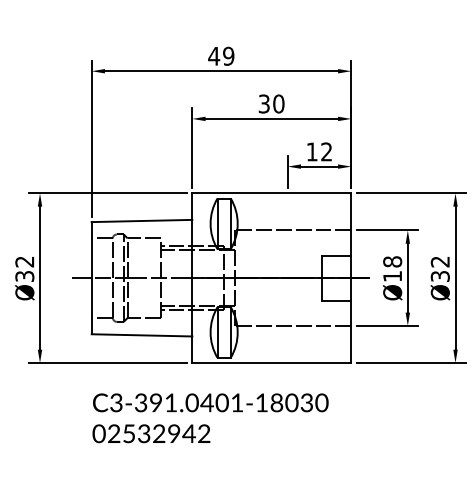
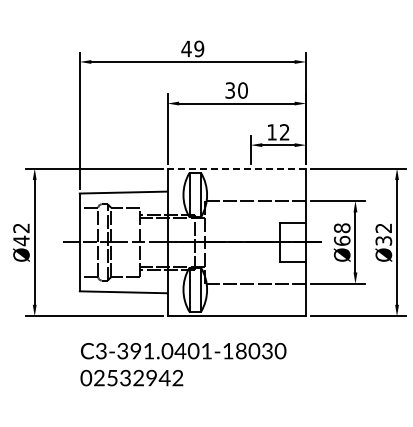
line: (271, 193) -> (236, 168), solid -> dashed
text: (24, 275) -> (21, 240), Ø32 -> Ø42
text: (391, 275) -> (341, 240), Ø18 -> Ø68

